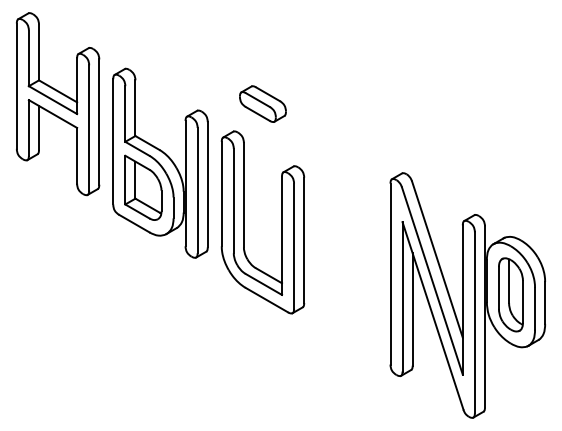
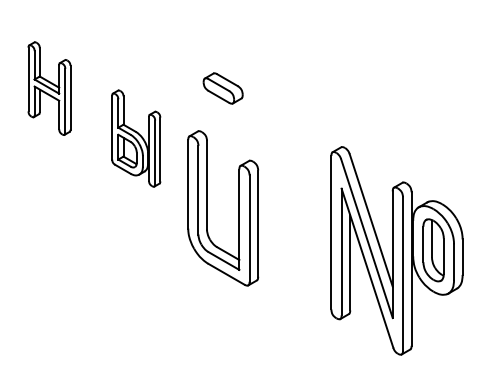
part: (58, 104) -> (49, 88), size x0.6
part: (160, 162) -> (136, 138), size x0.6
part: (244, 222) -> (207, 208), moved

